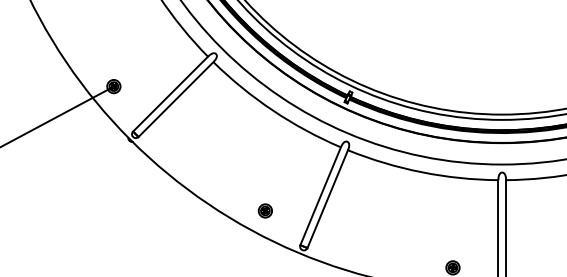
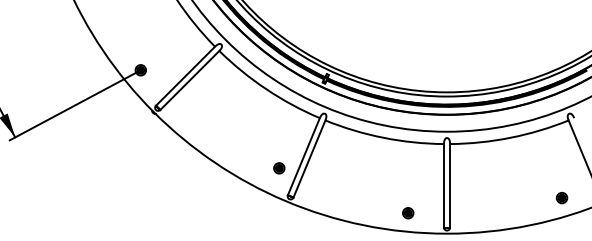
part: (265, 211) -> (279, 168), moved

